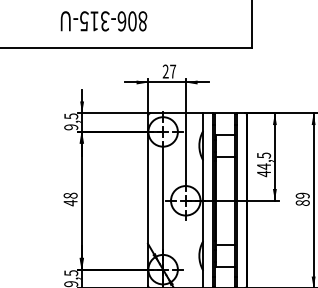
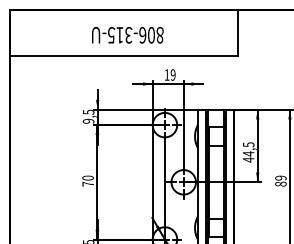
text: (103, 21) -> (127, 35), moved
text: (168, 70) -> (169, 74), 27 -> 19
text: (69, 198) -> (87, 180), 48 -> 70

